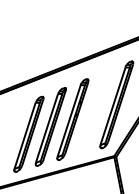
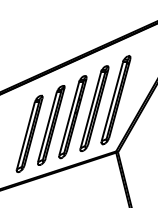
part: (94, 112) -> (94, 108), added

